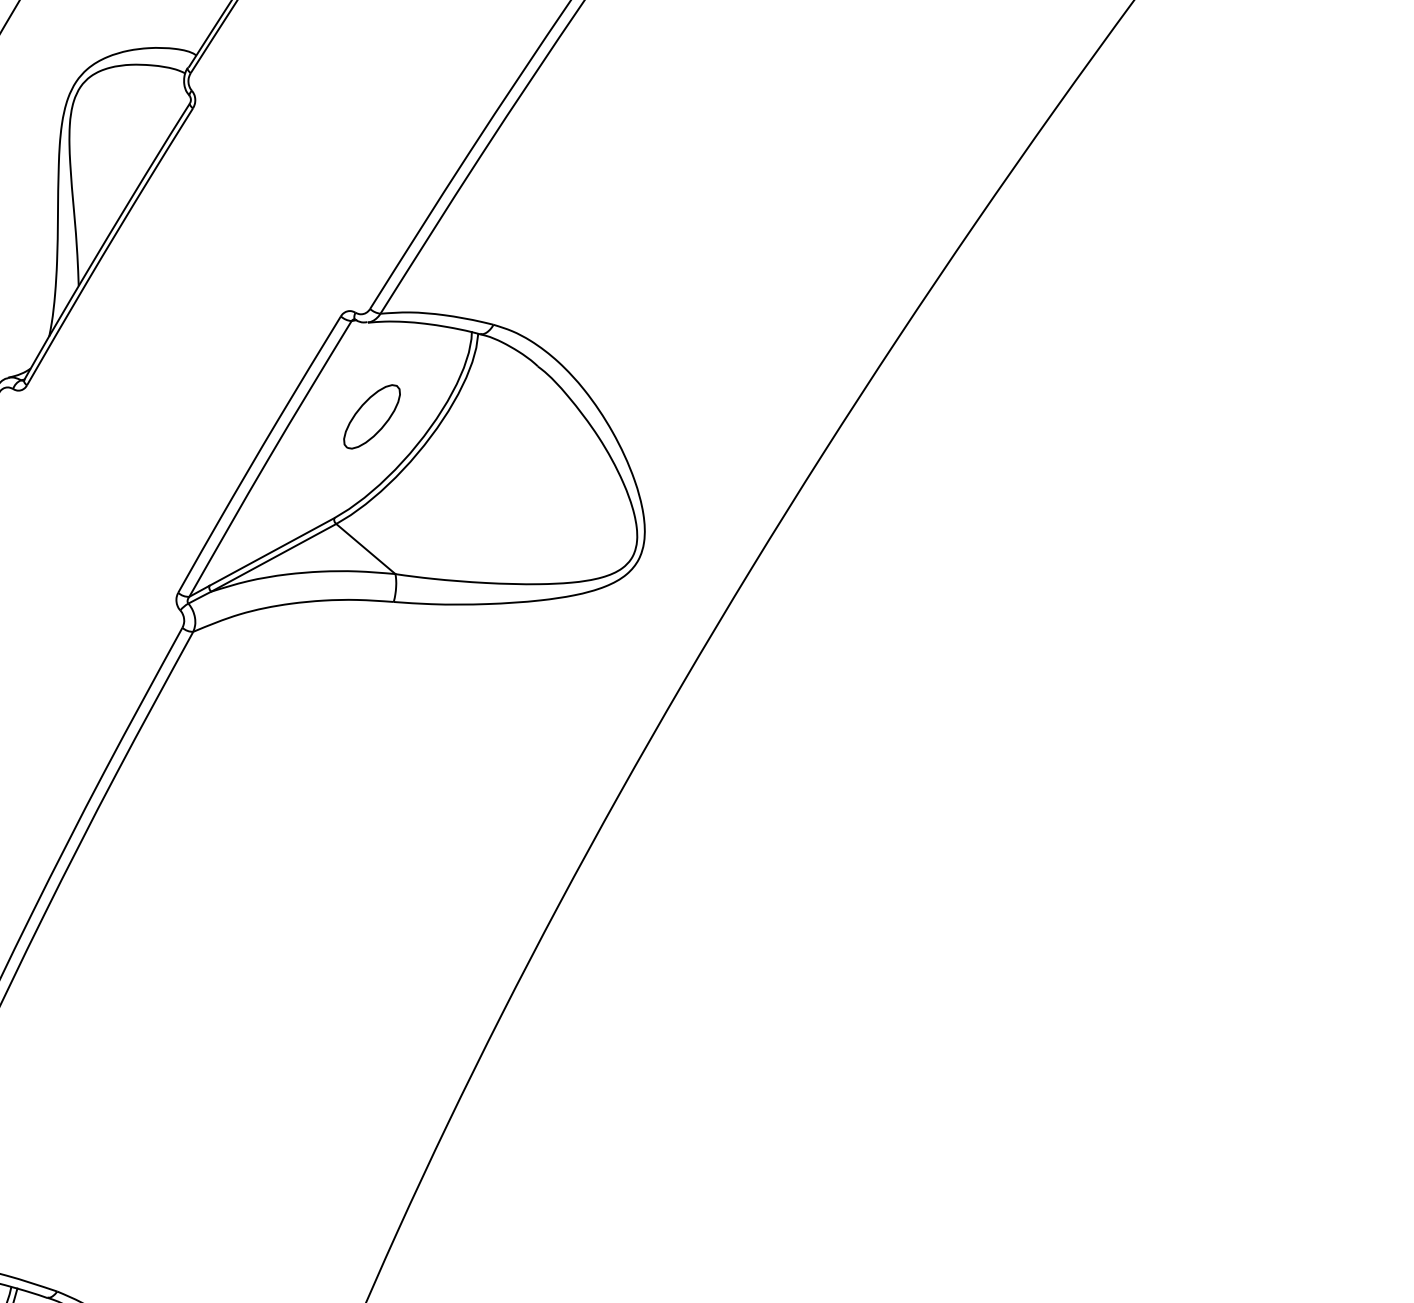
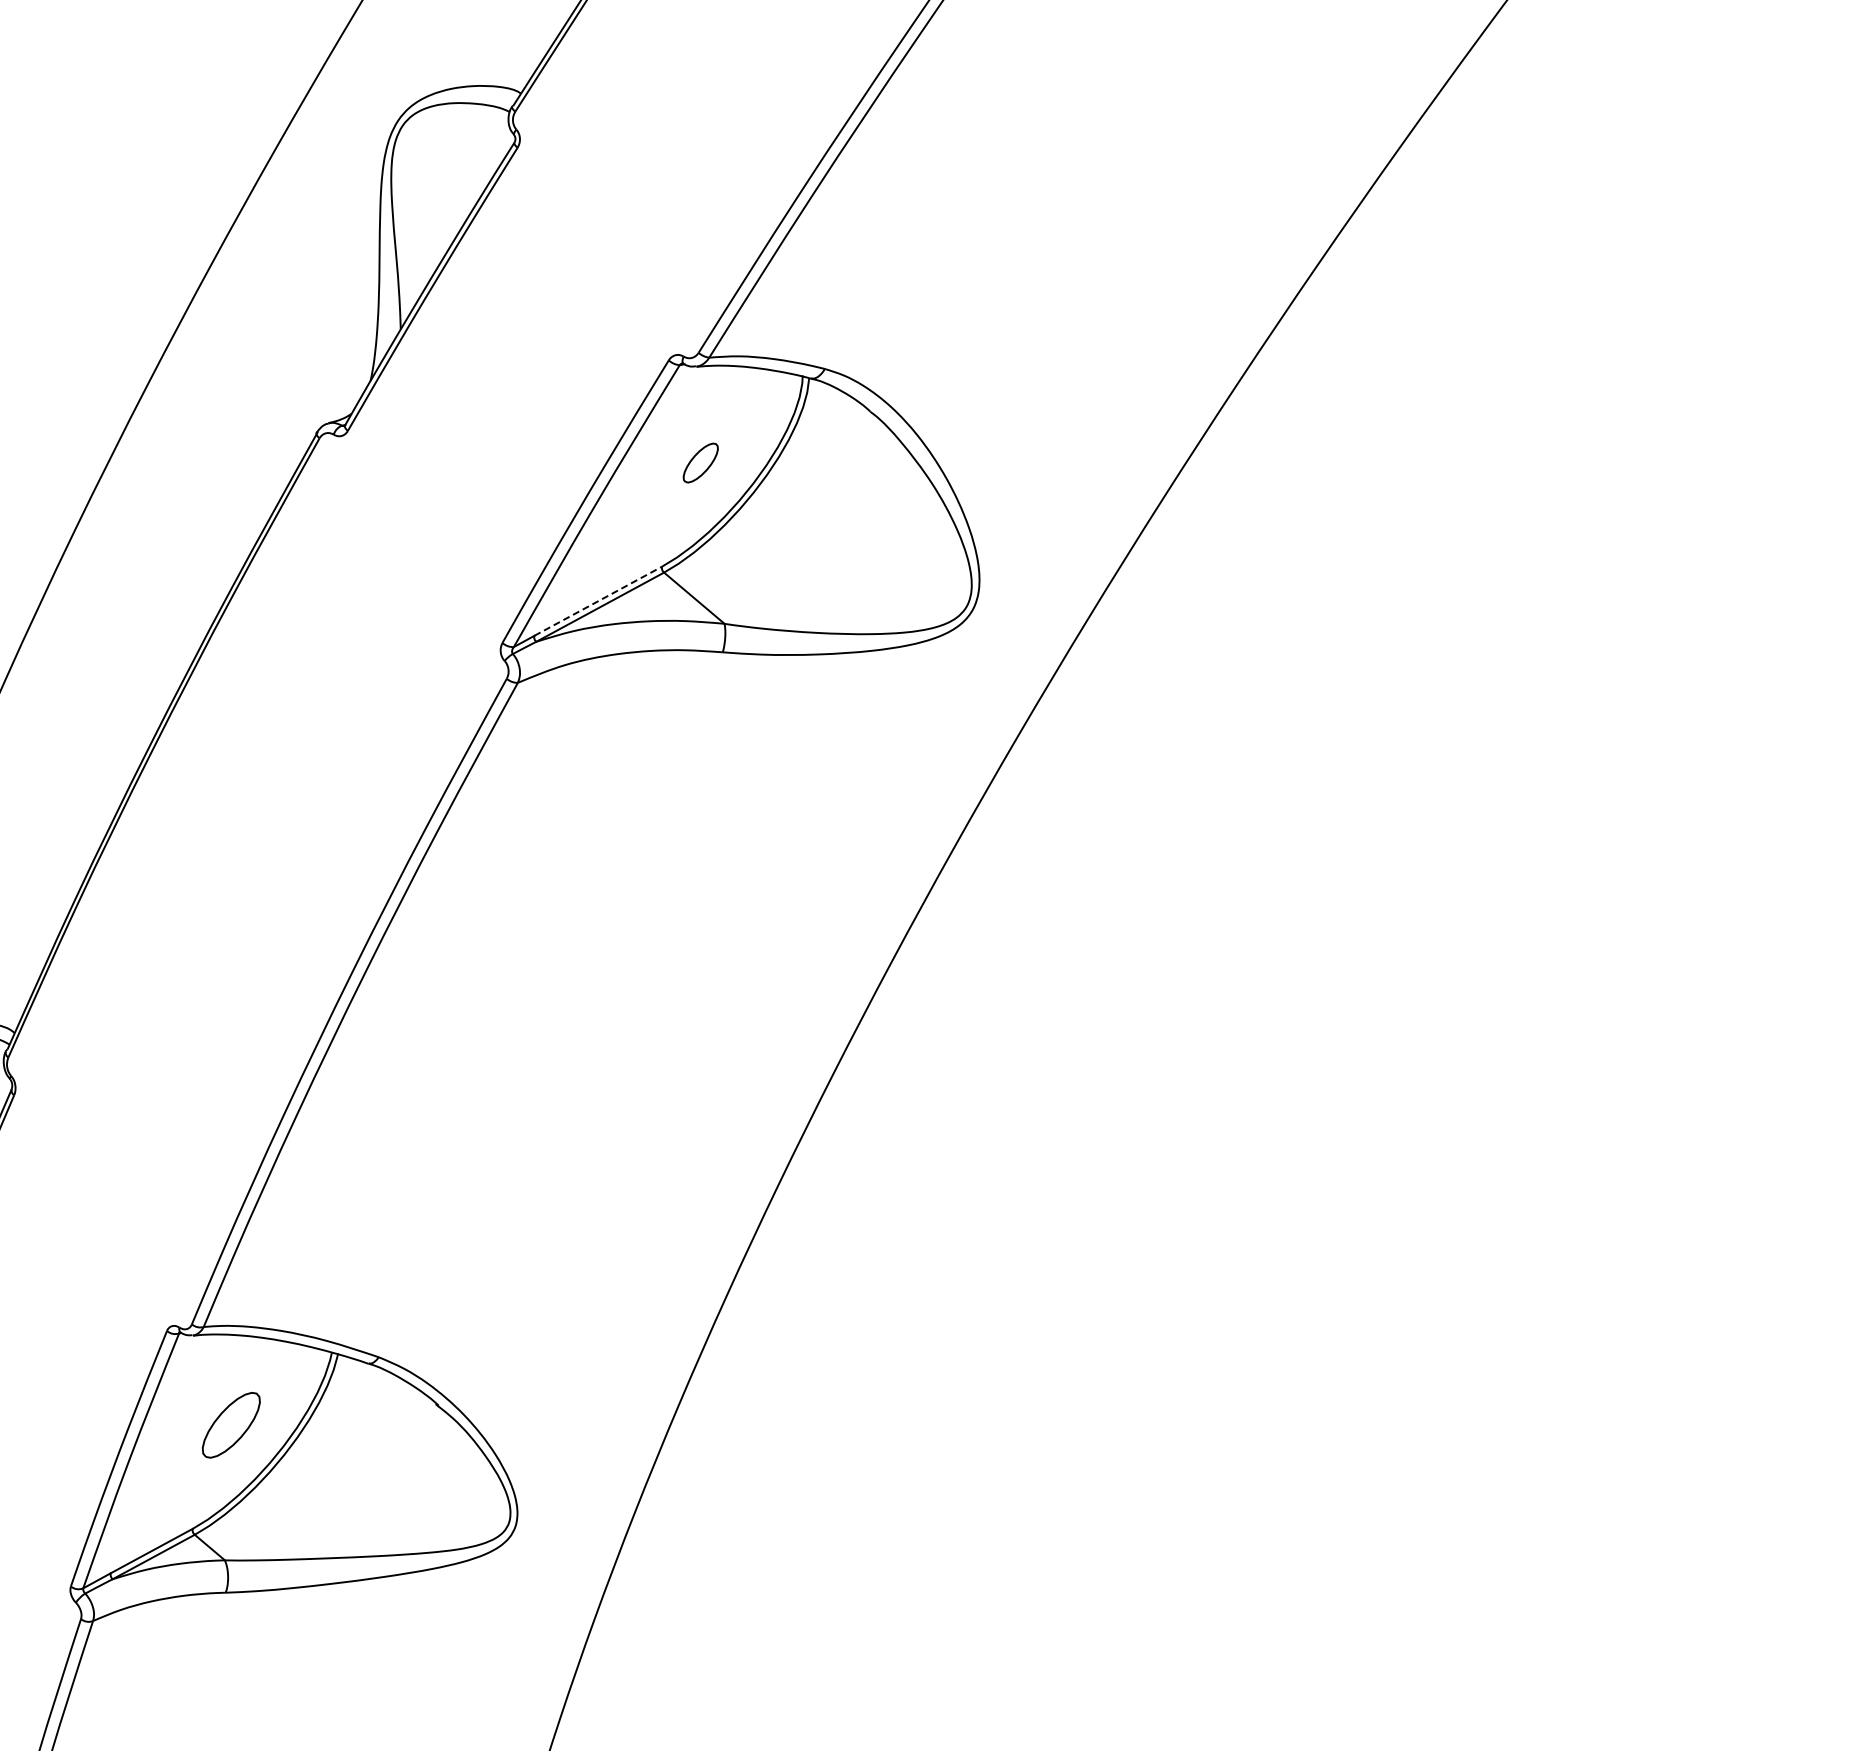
part: (371, 416) -> (700, 462), size x0.6
line: (272, 552) -> (598, 601), solid -> dashed

